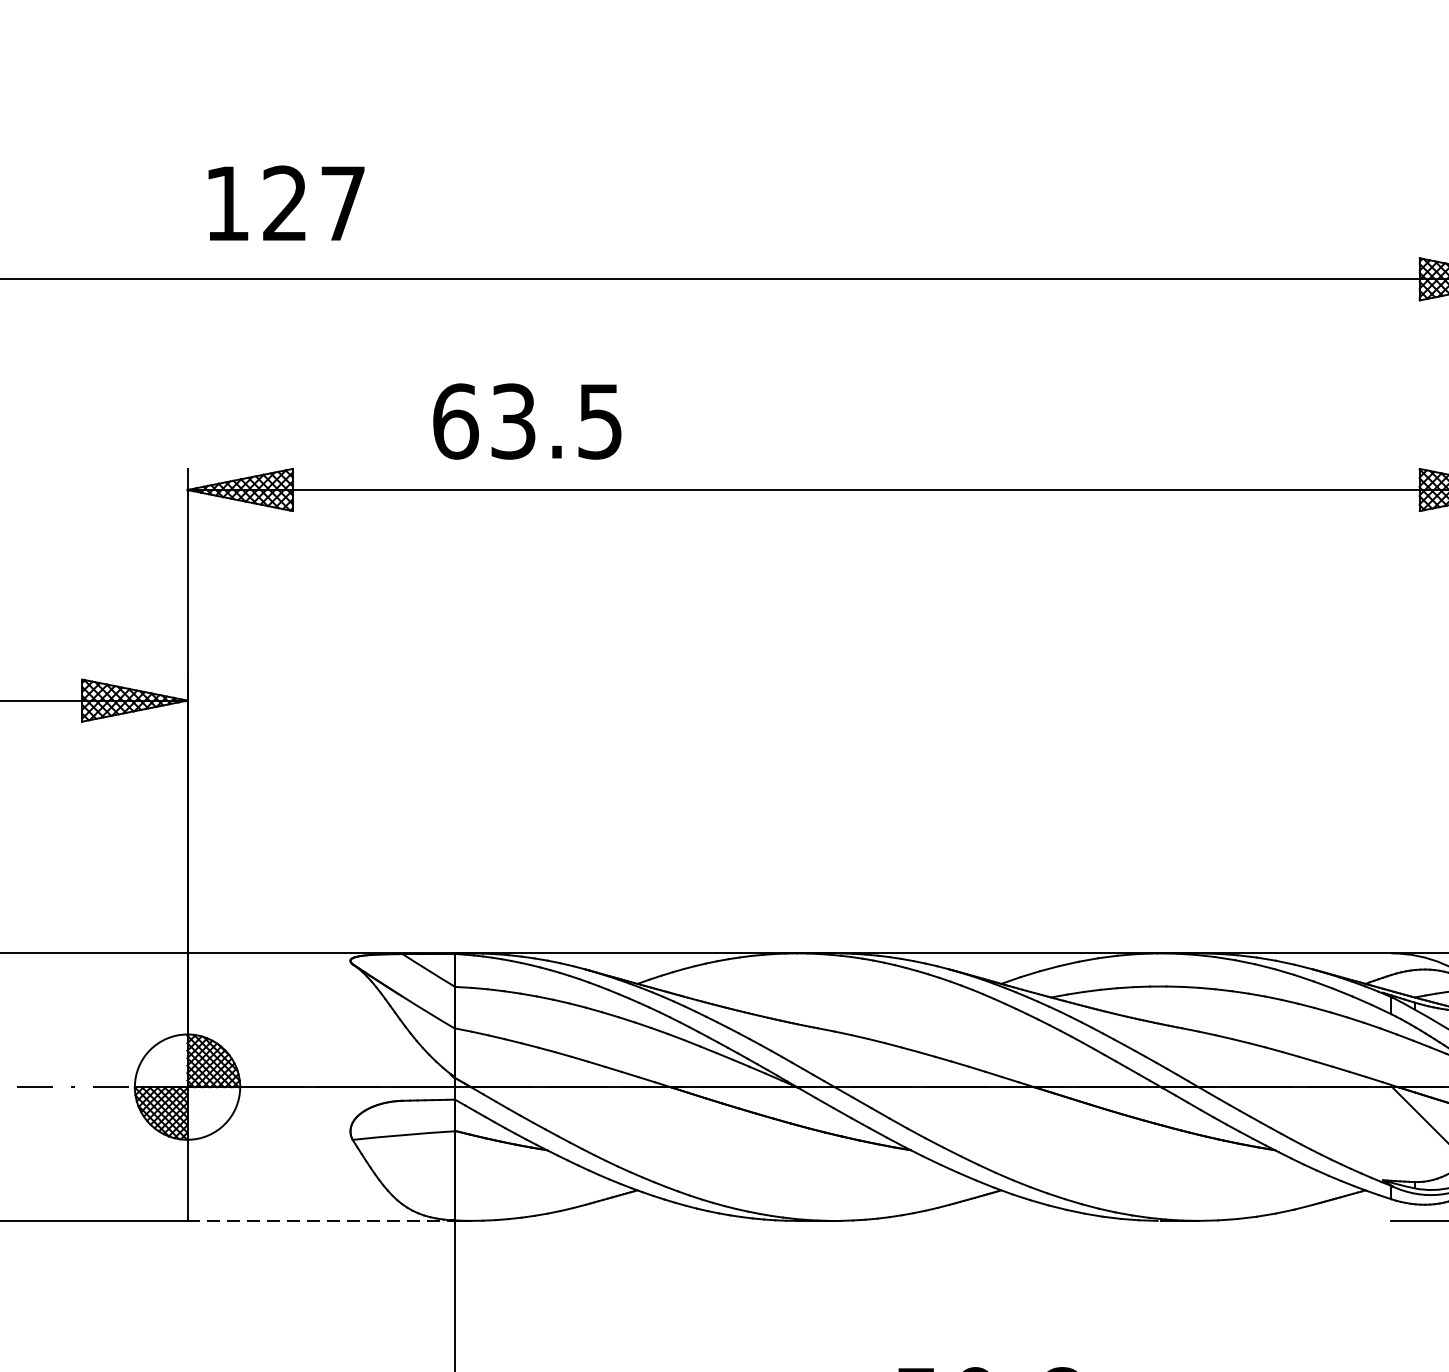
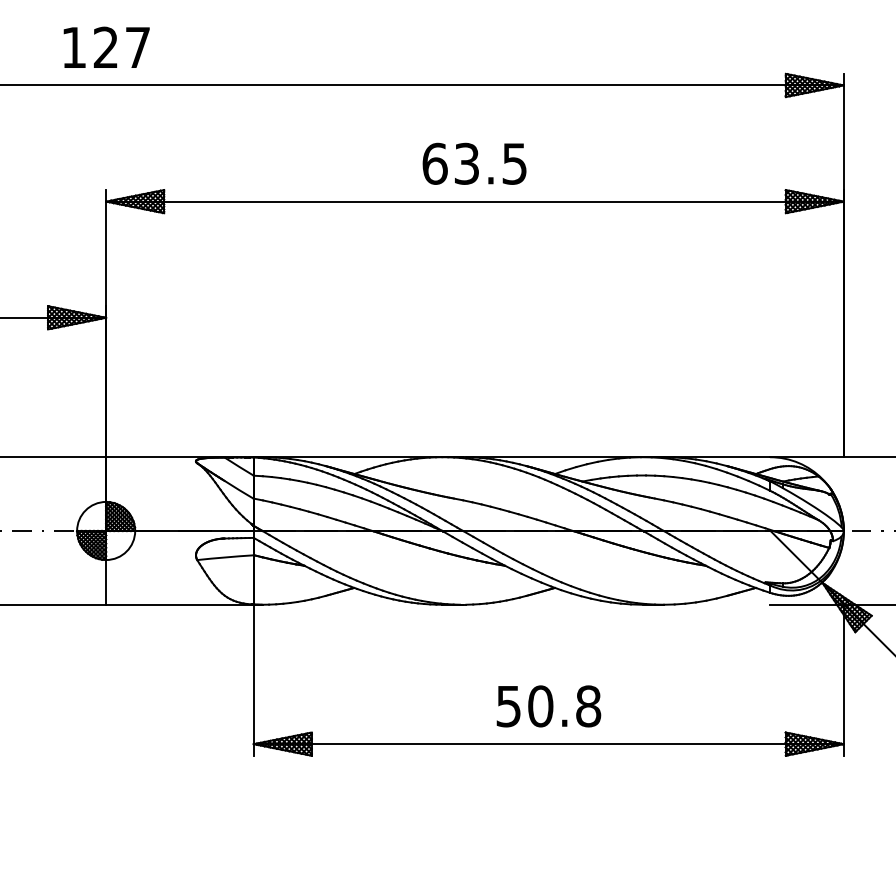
text: (286, 201) -> (106, 46), moved
text: (527, 420) -> (474, 163), moved
line: (320, 1220) -> (179, 604), dashed -> solid

